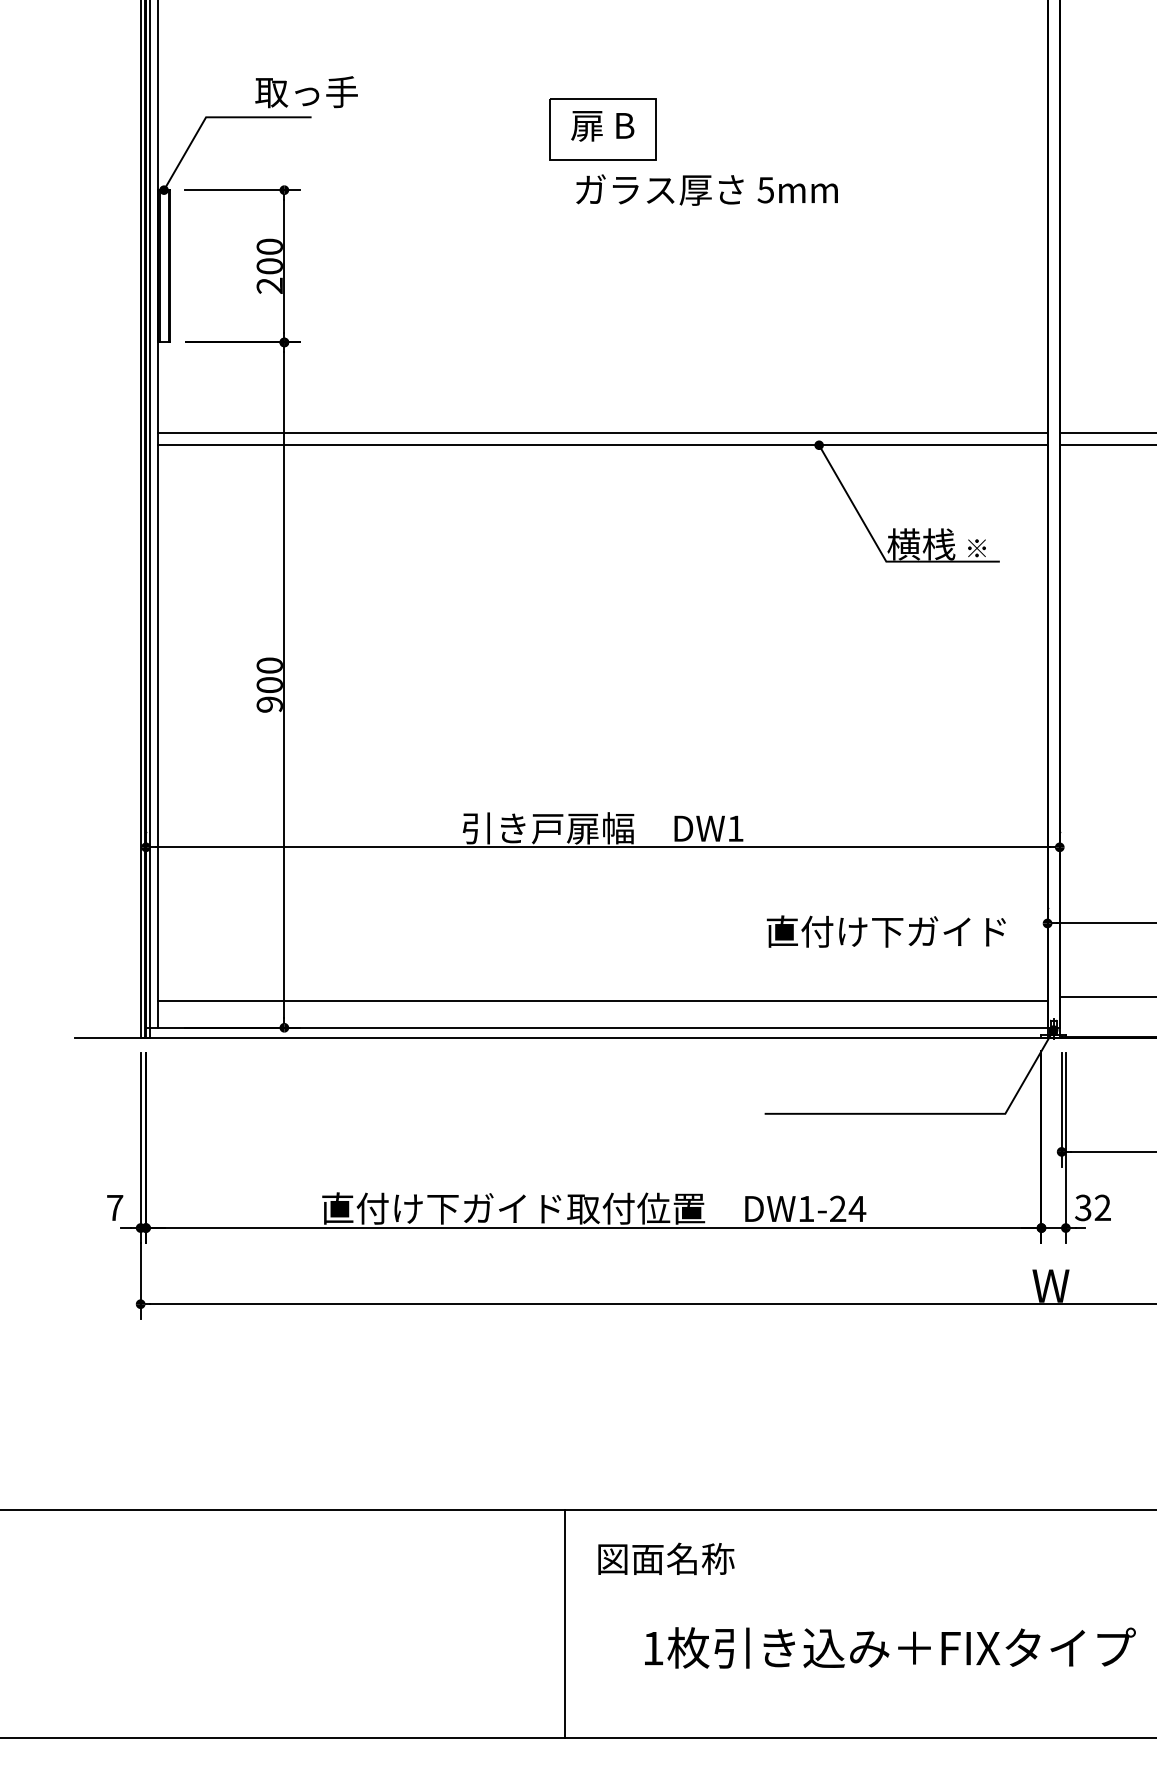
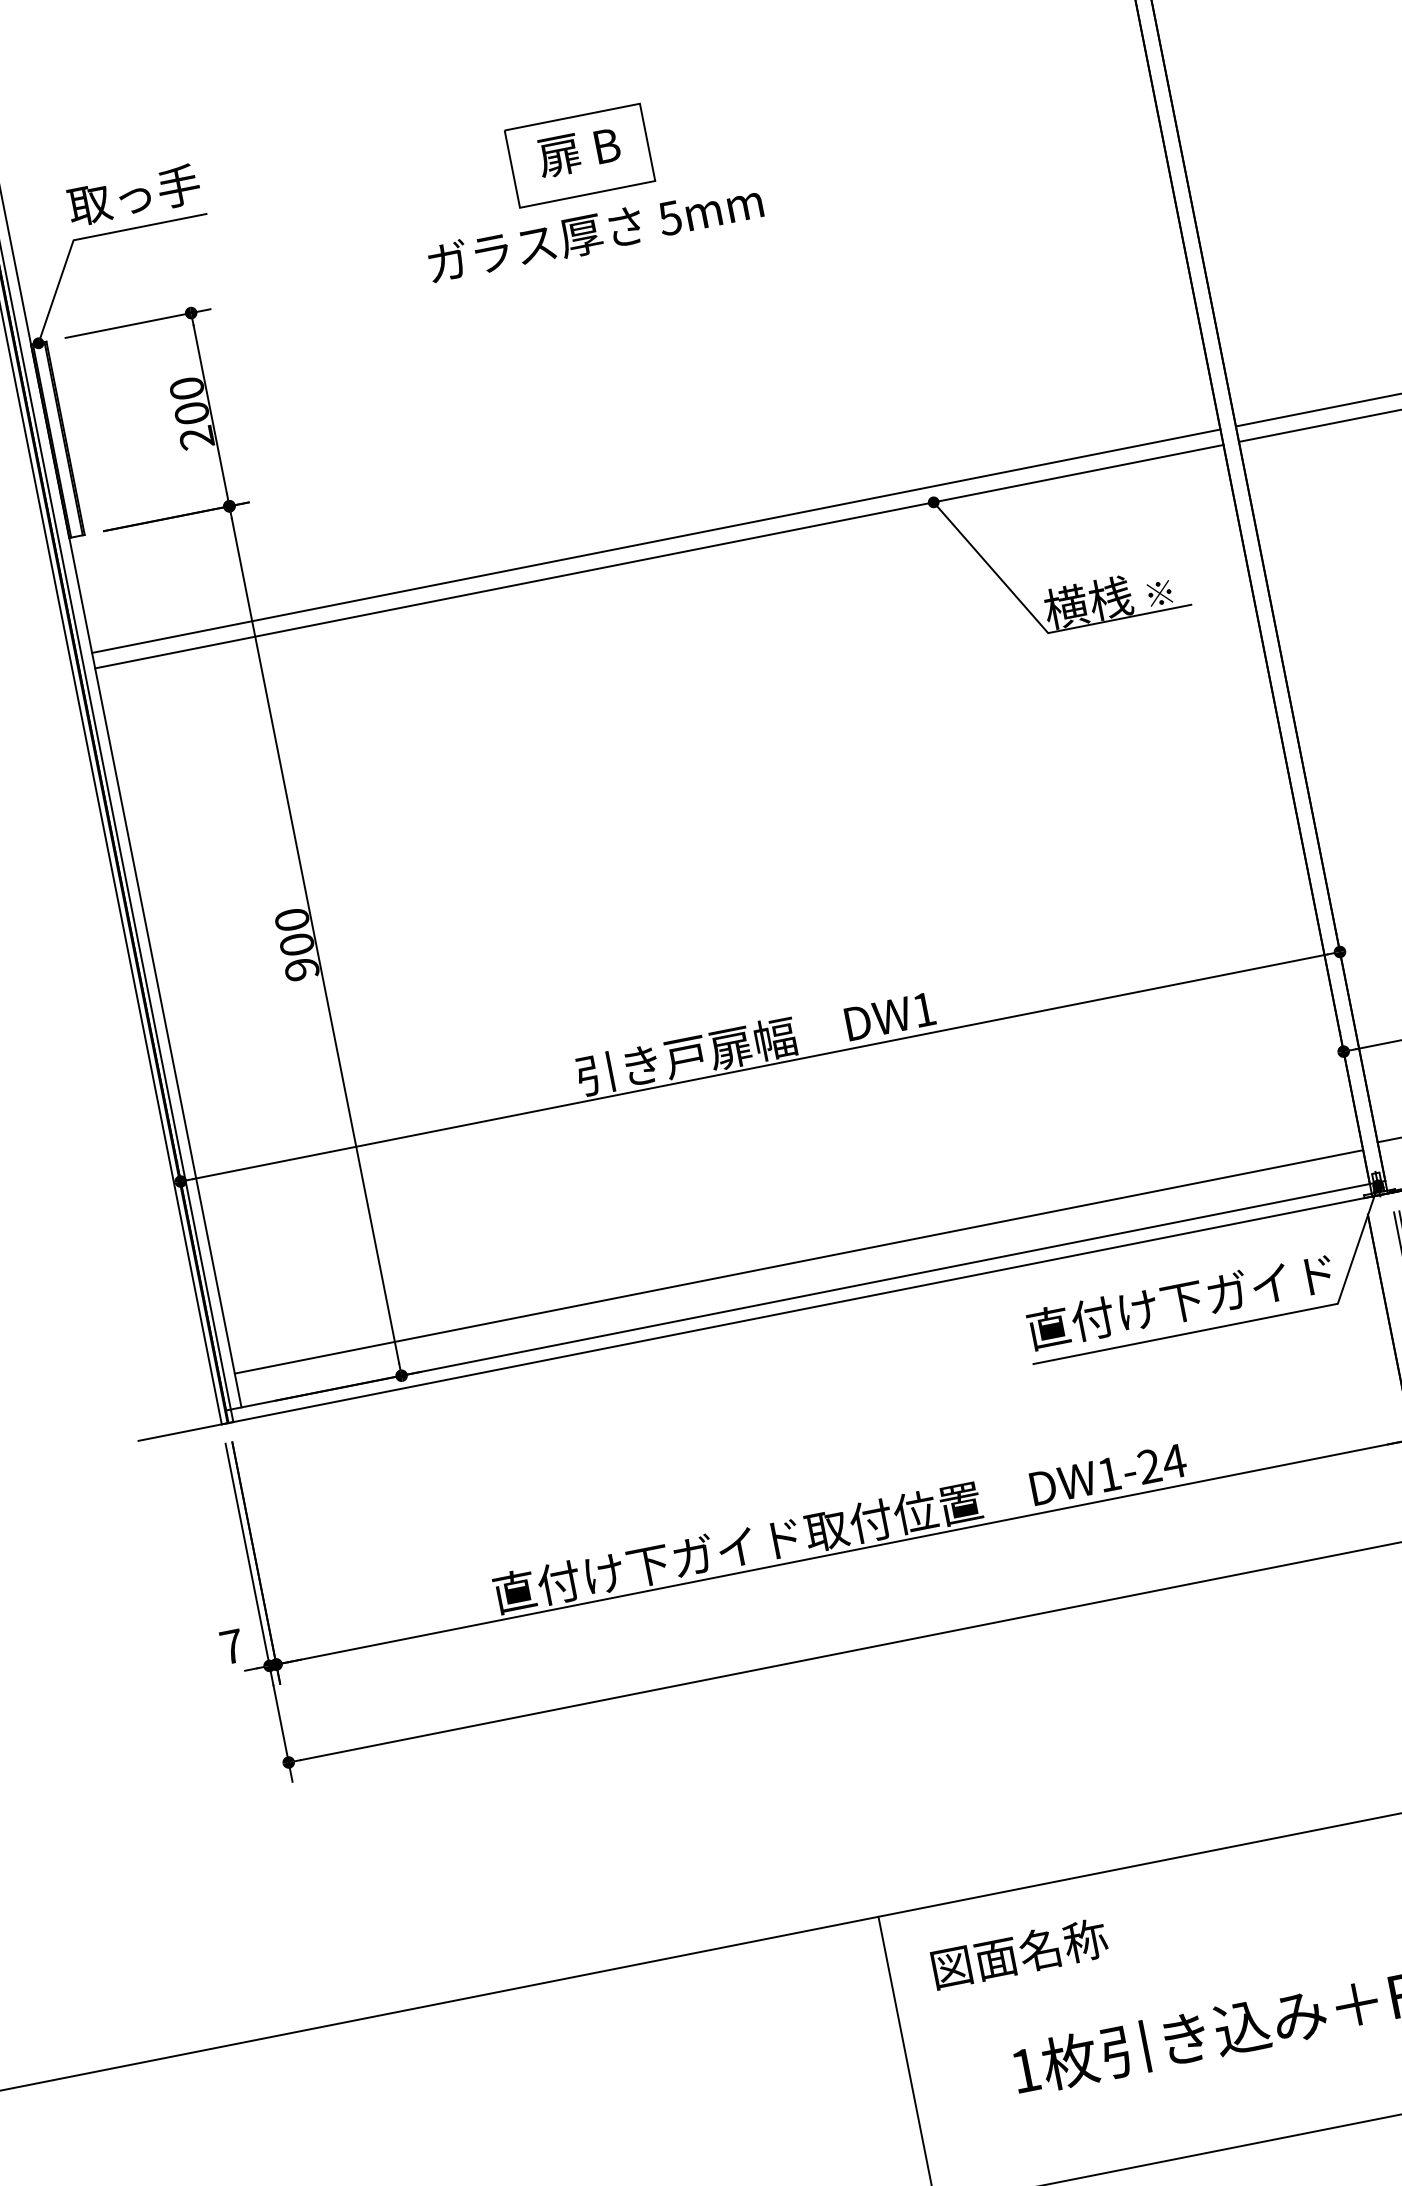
text: (306, 92) -> (133, 195), moved
text: (706, 189) -> (594, 232), moved
text: (885, 931) -> (1179, 1301), moved

